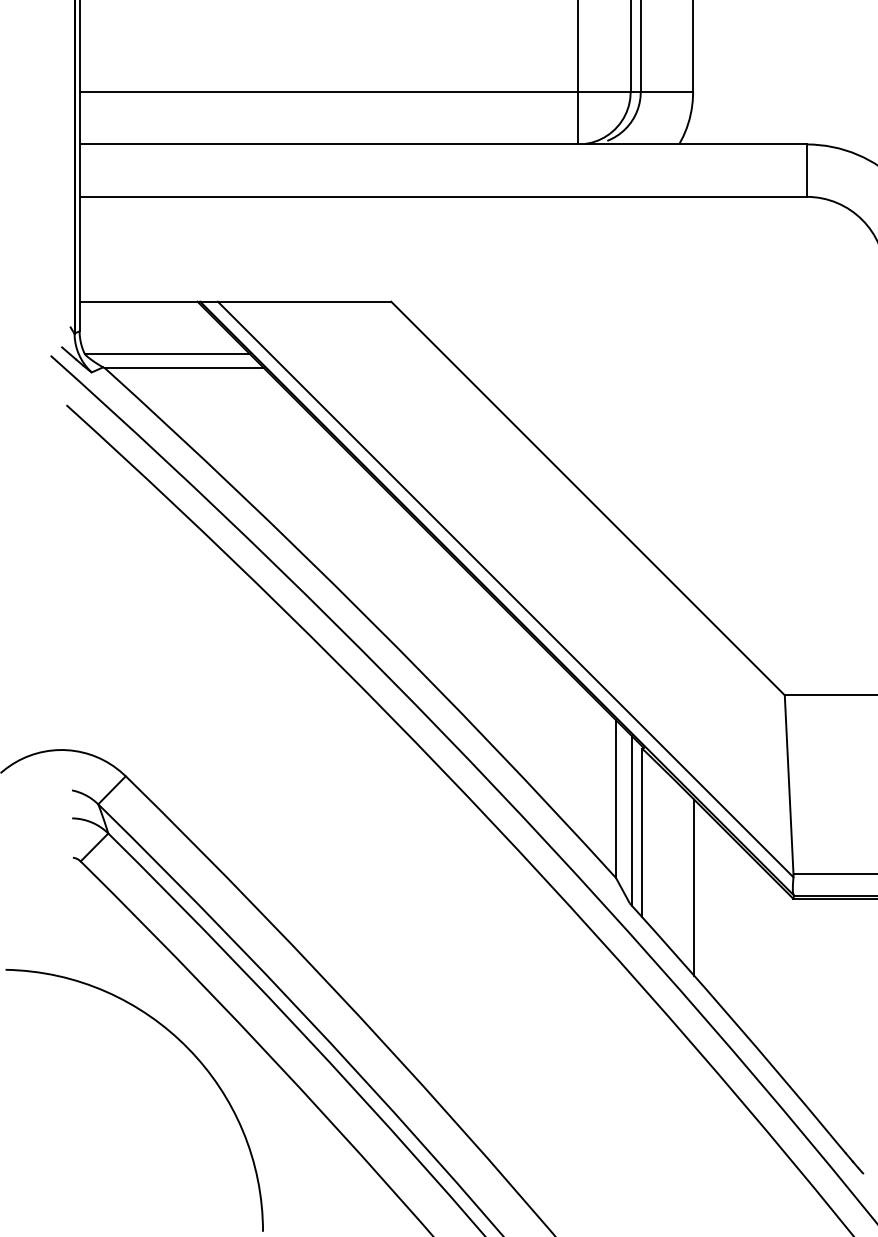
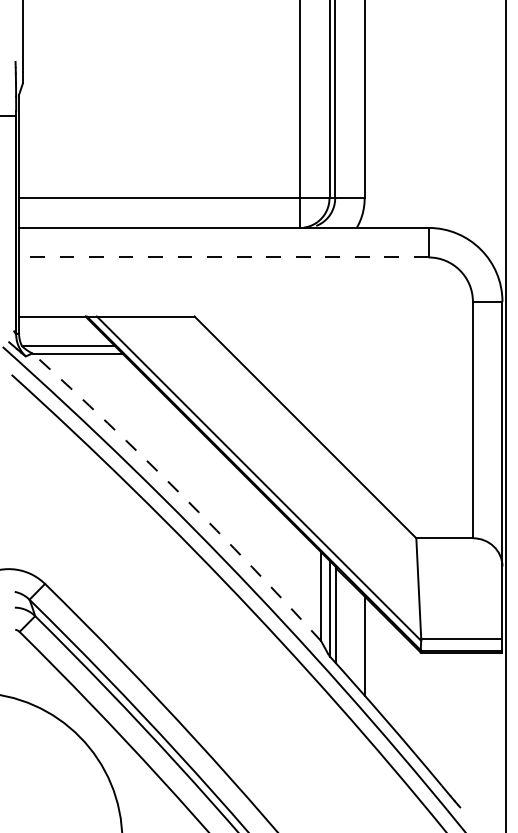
line: (442, 196) -> (223, 257), solid -> dashed
arc: (366, 617) -> (180, 494), solid -> dashed

